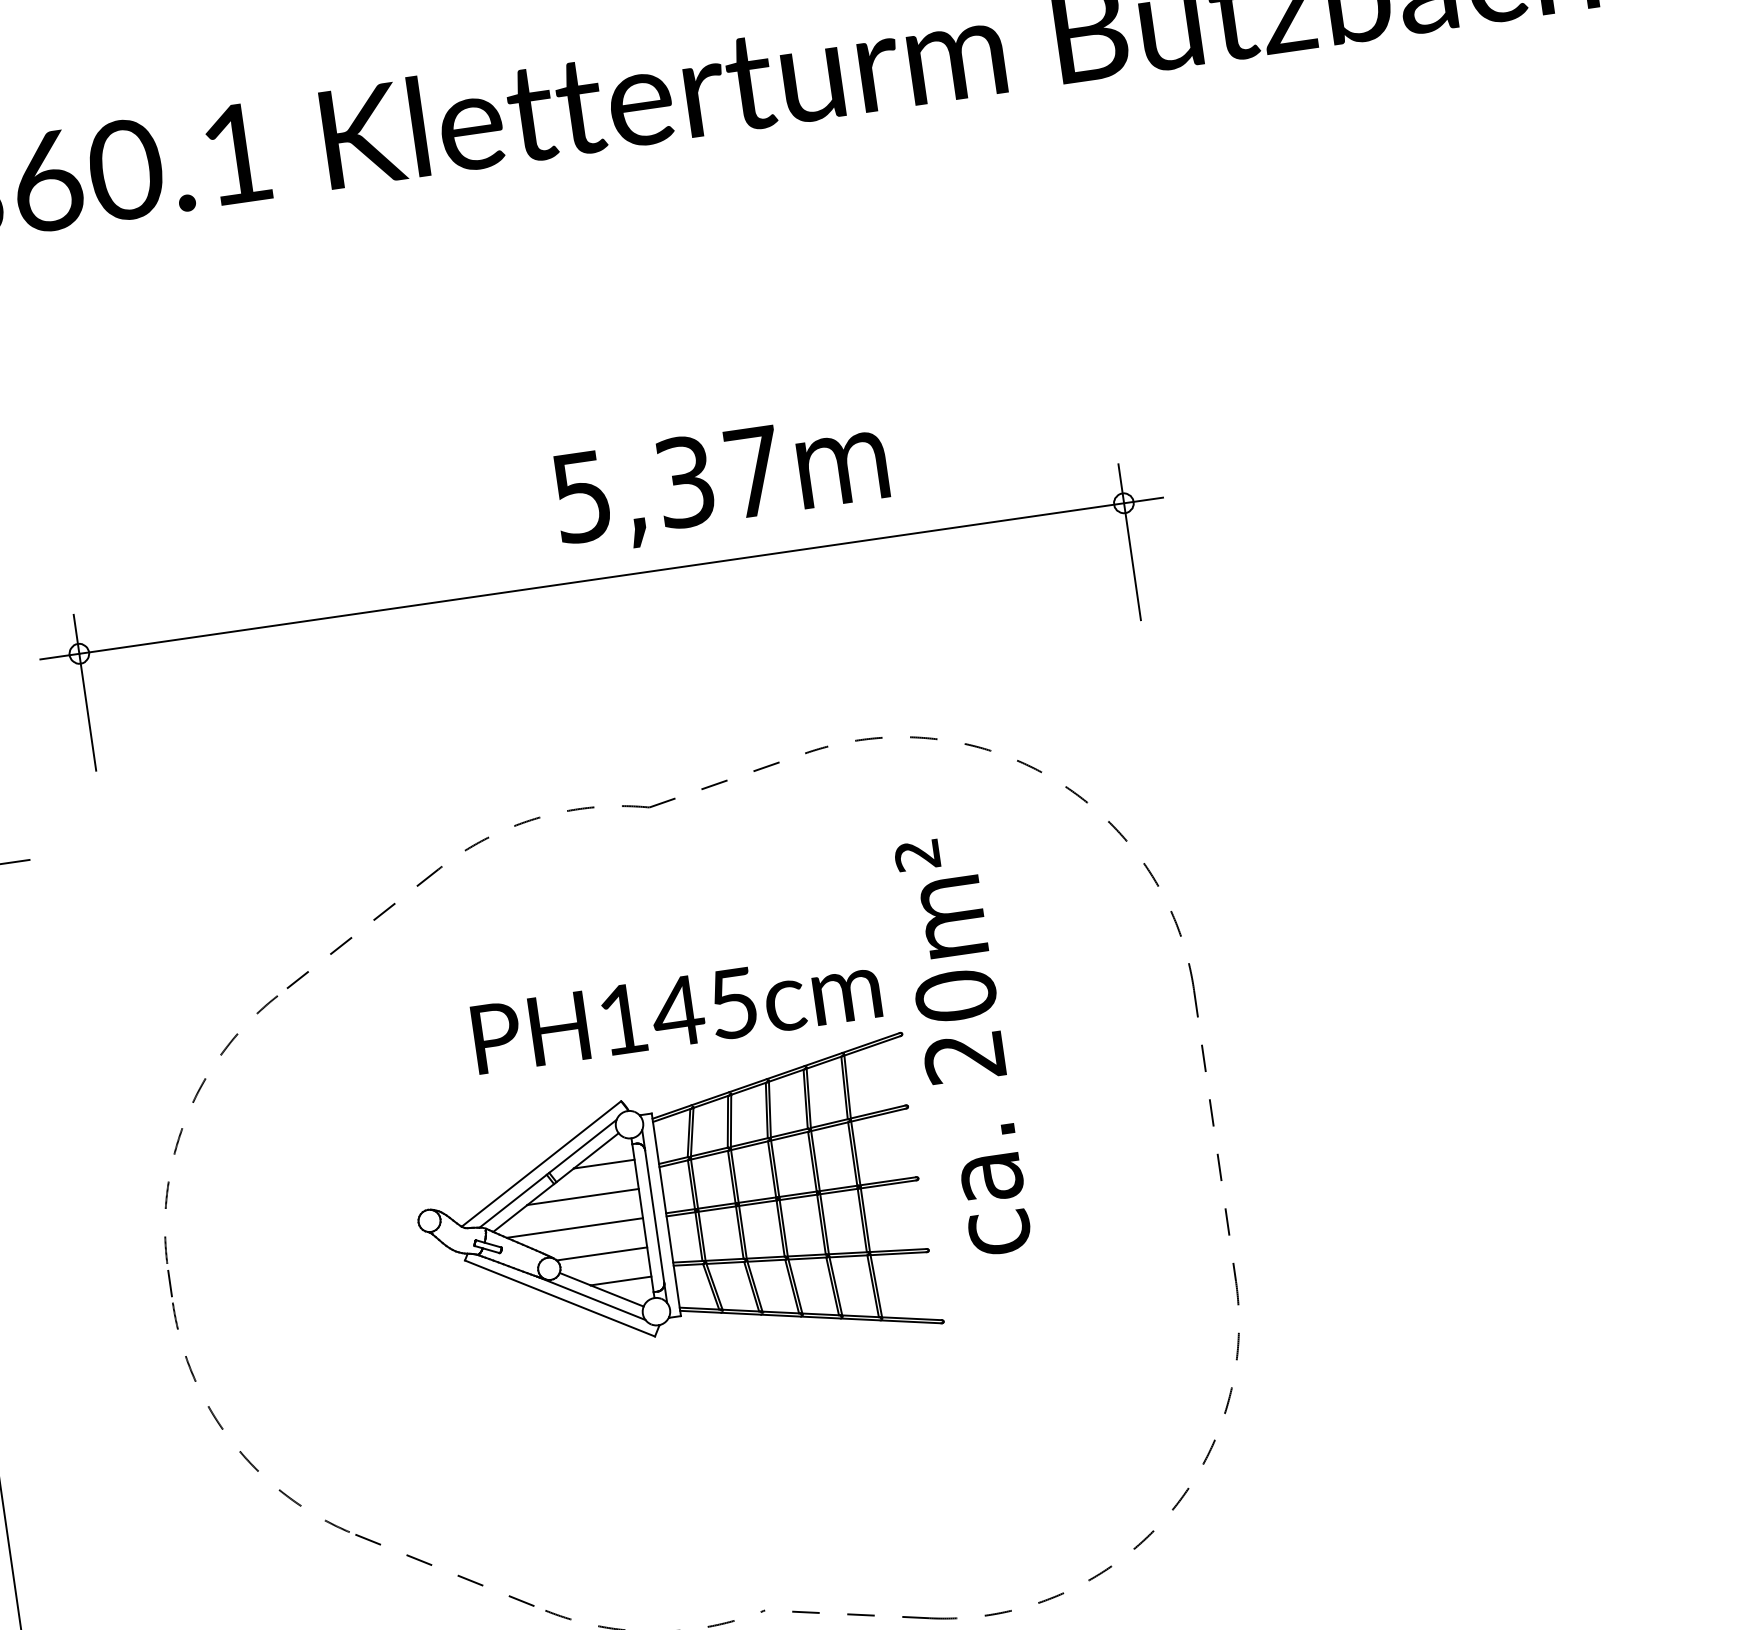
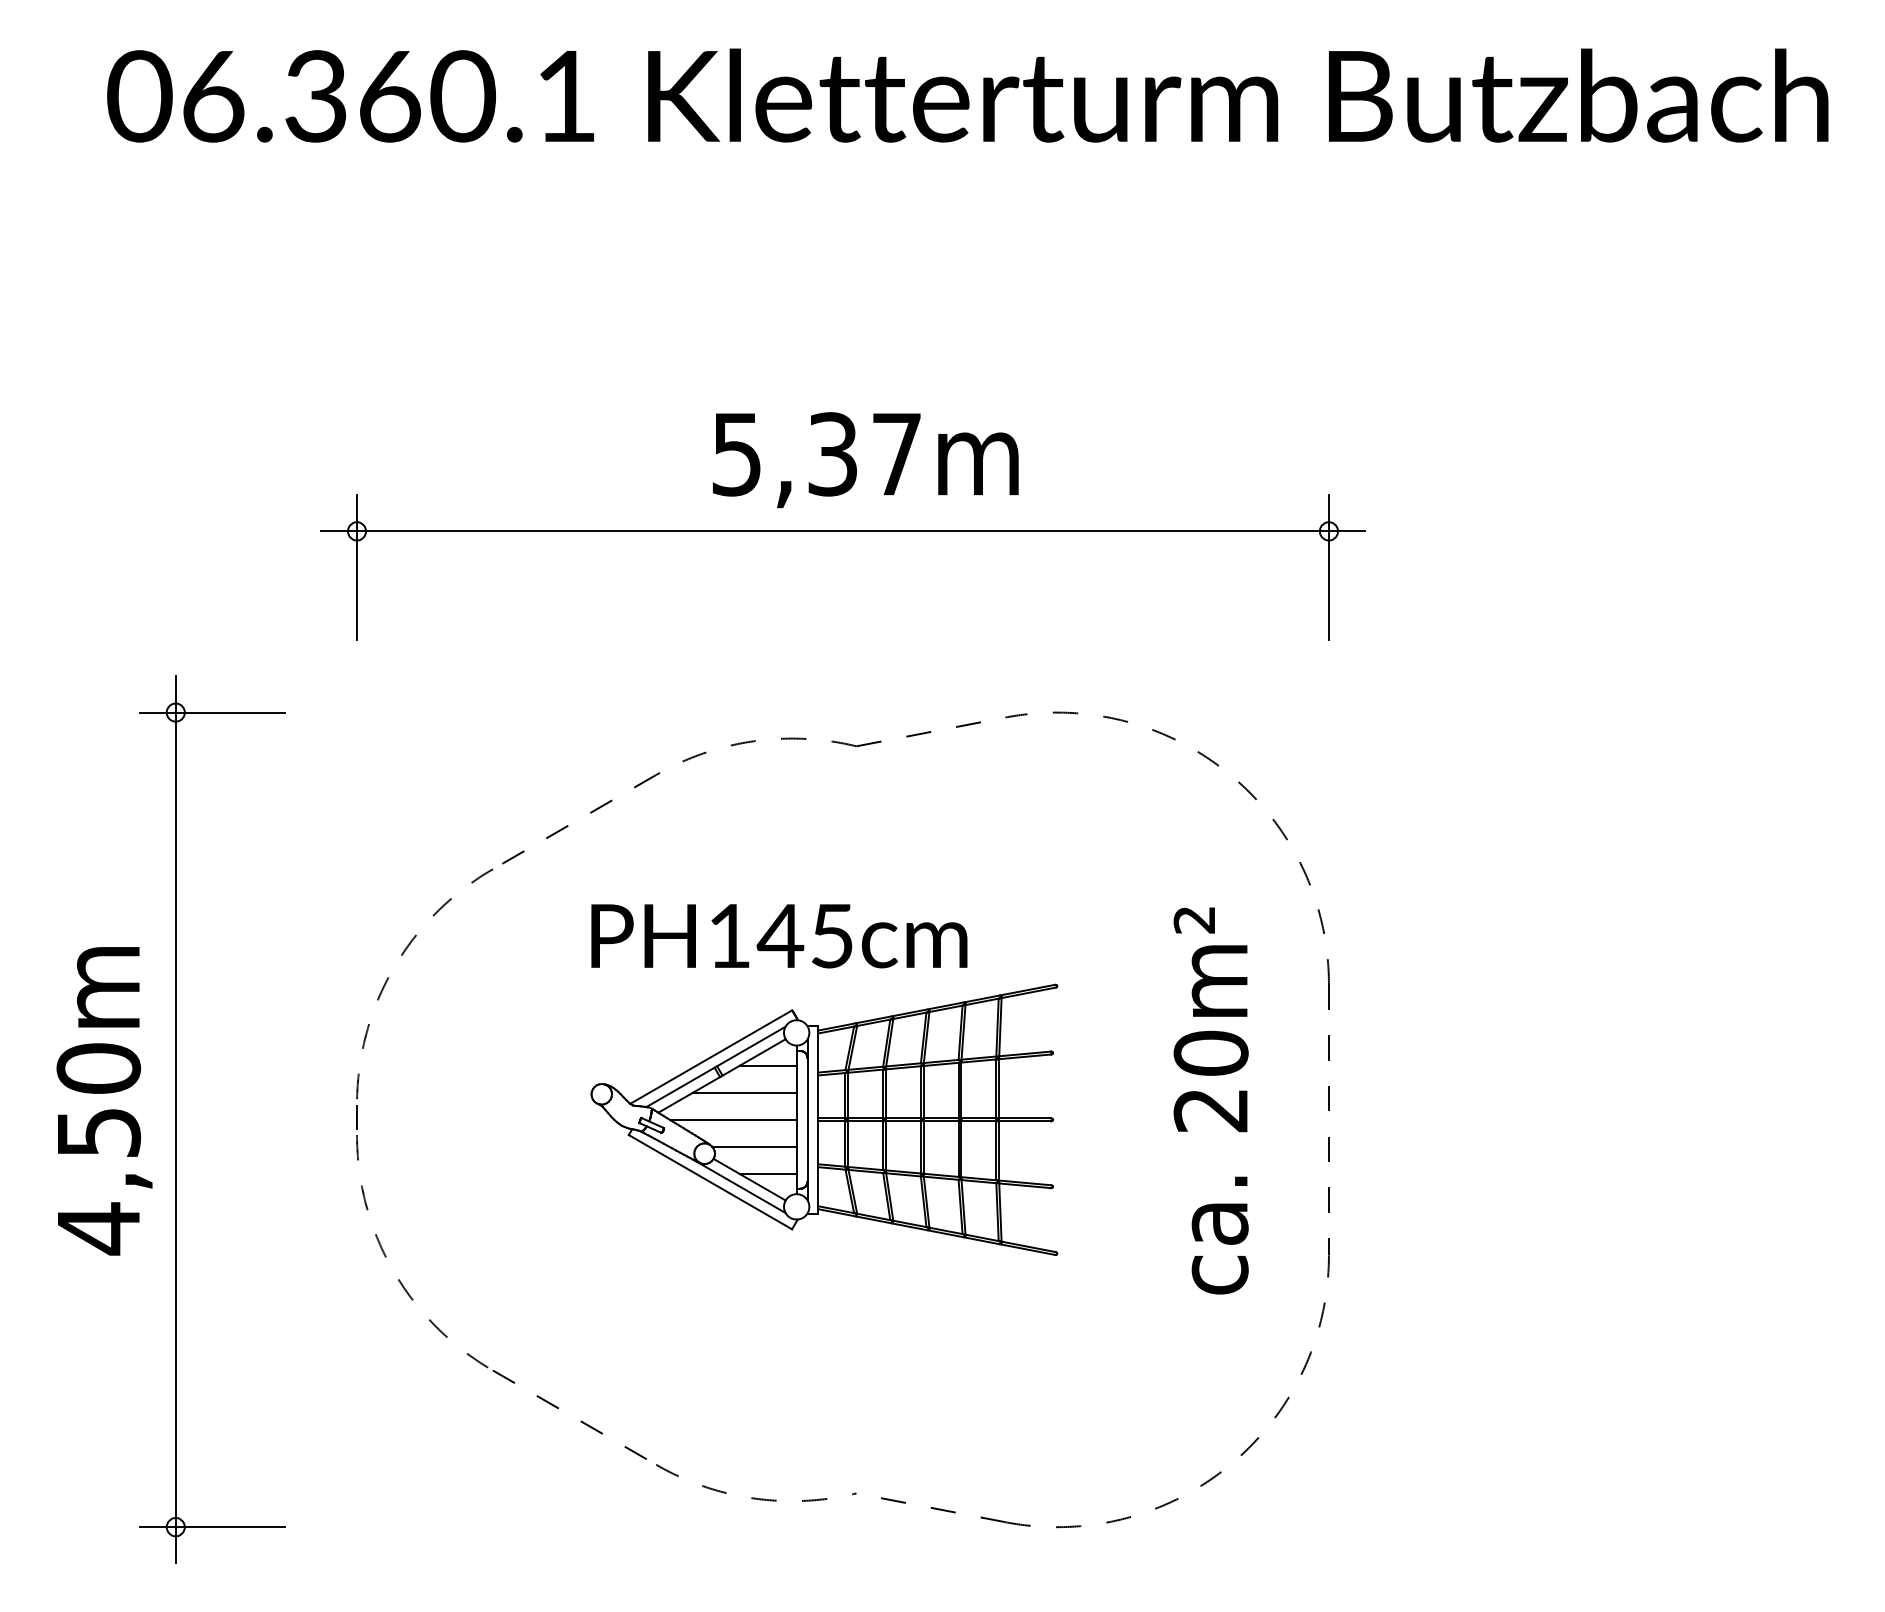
text: (721, 483) -> (865, 460), moved
text: (676, 1012) -> (779, 936), moved
text: (962, 1046) -> (1210, 1100), moved

